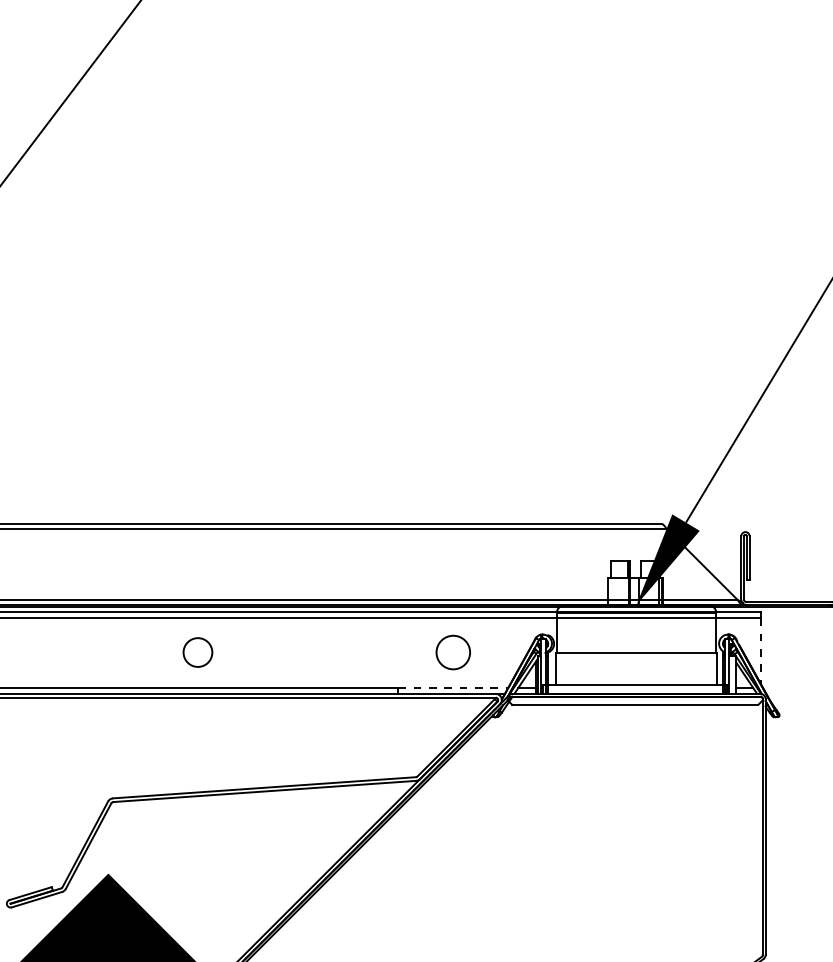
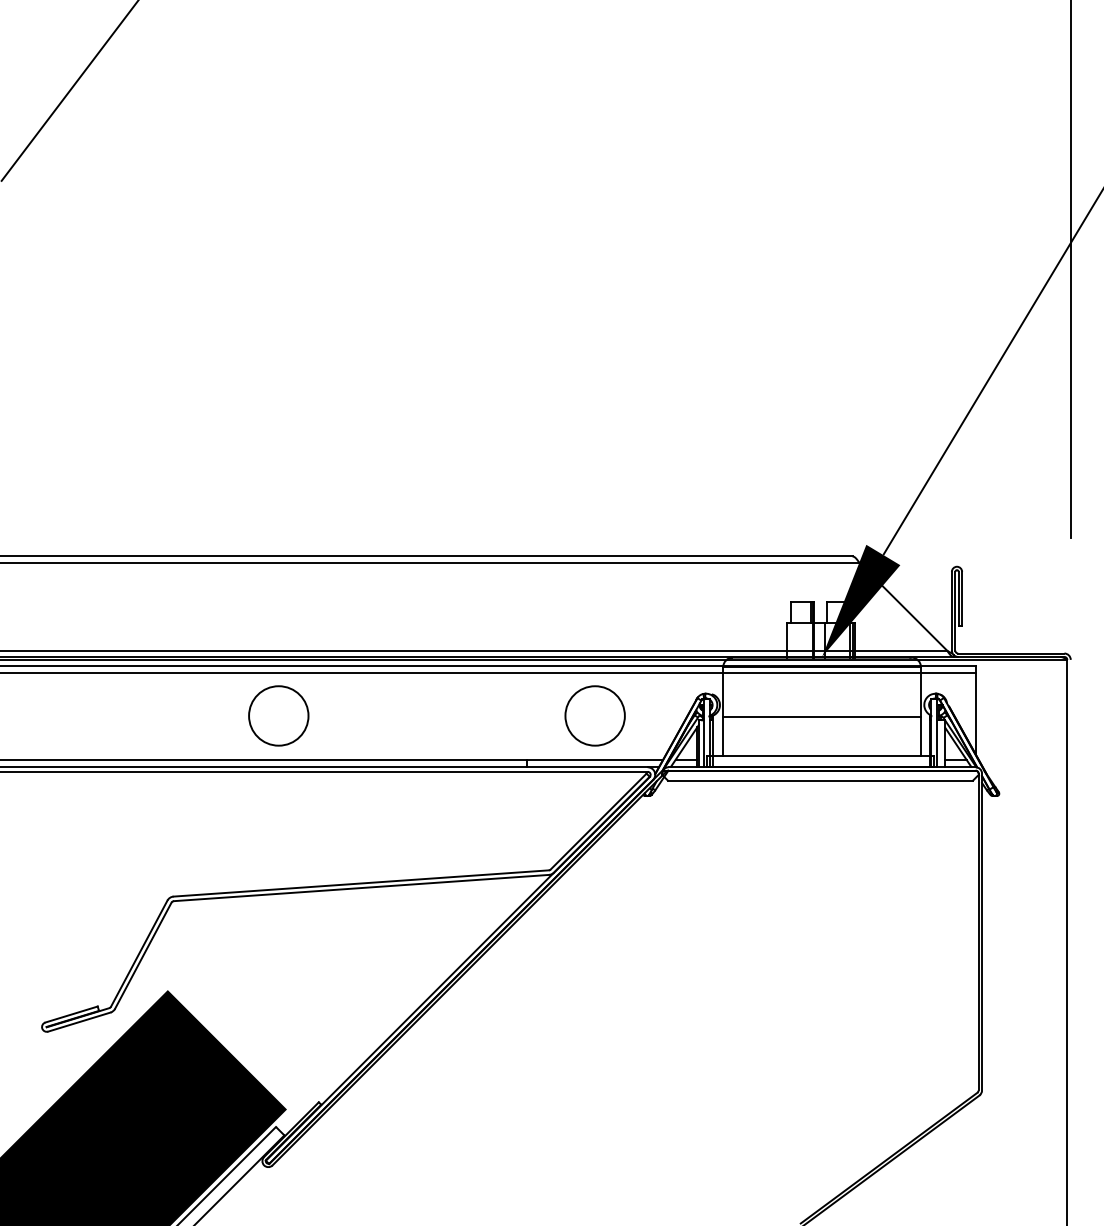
line: (760, 651) -> (975, 714), dashed -> solid
circle: (197, 652) -> (278, 715), size x1.67
circle: (452, 652) -> (594, 715), size x1.43
line: (453, 688) -> (595, 760), dashed -> solid

